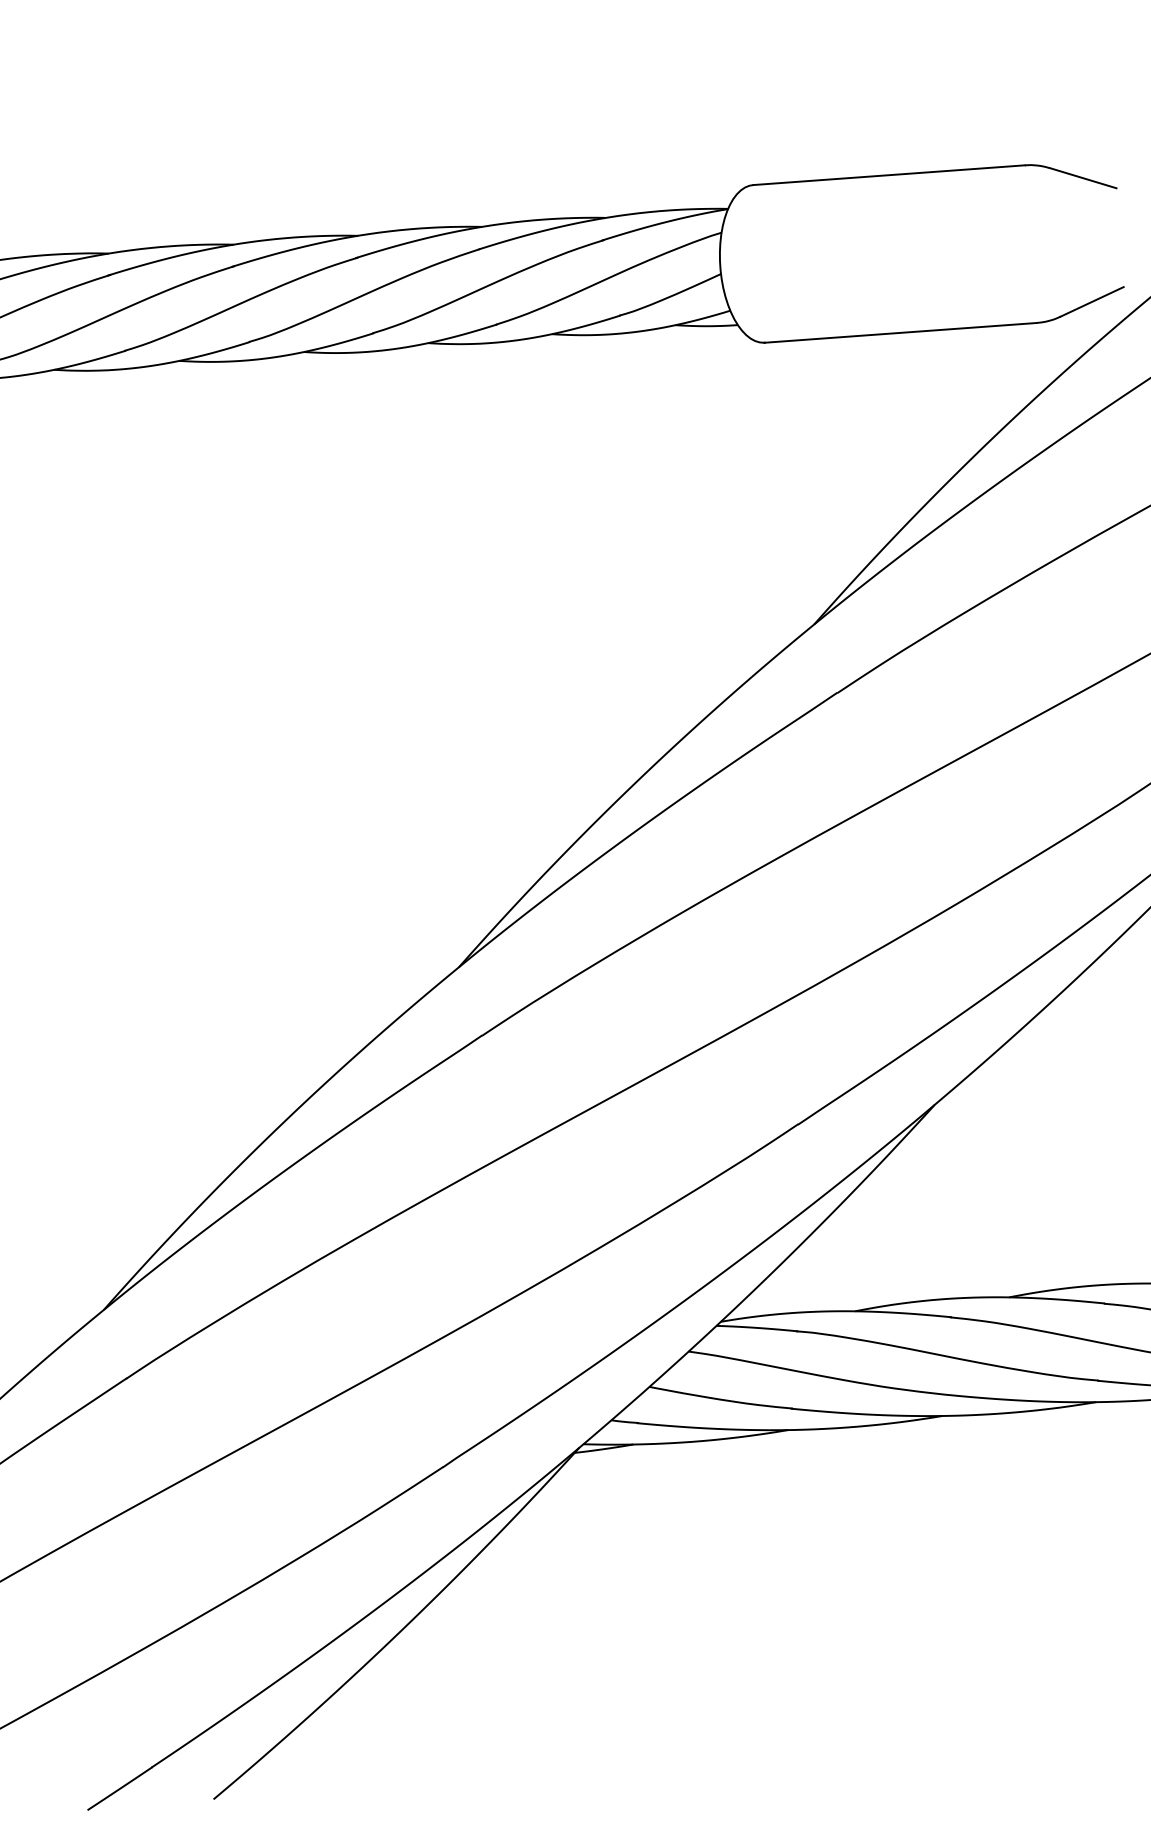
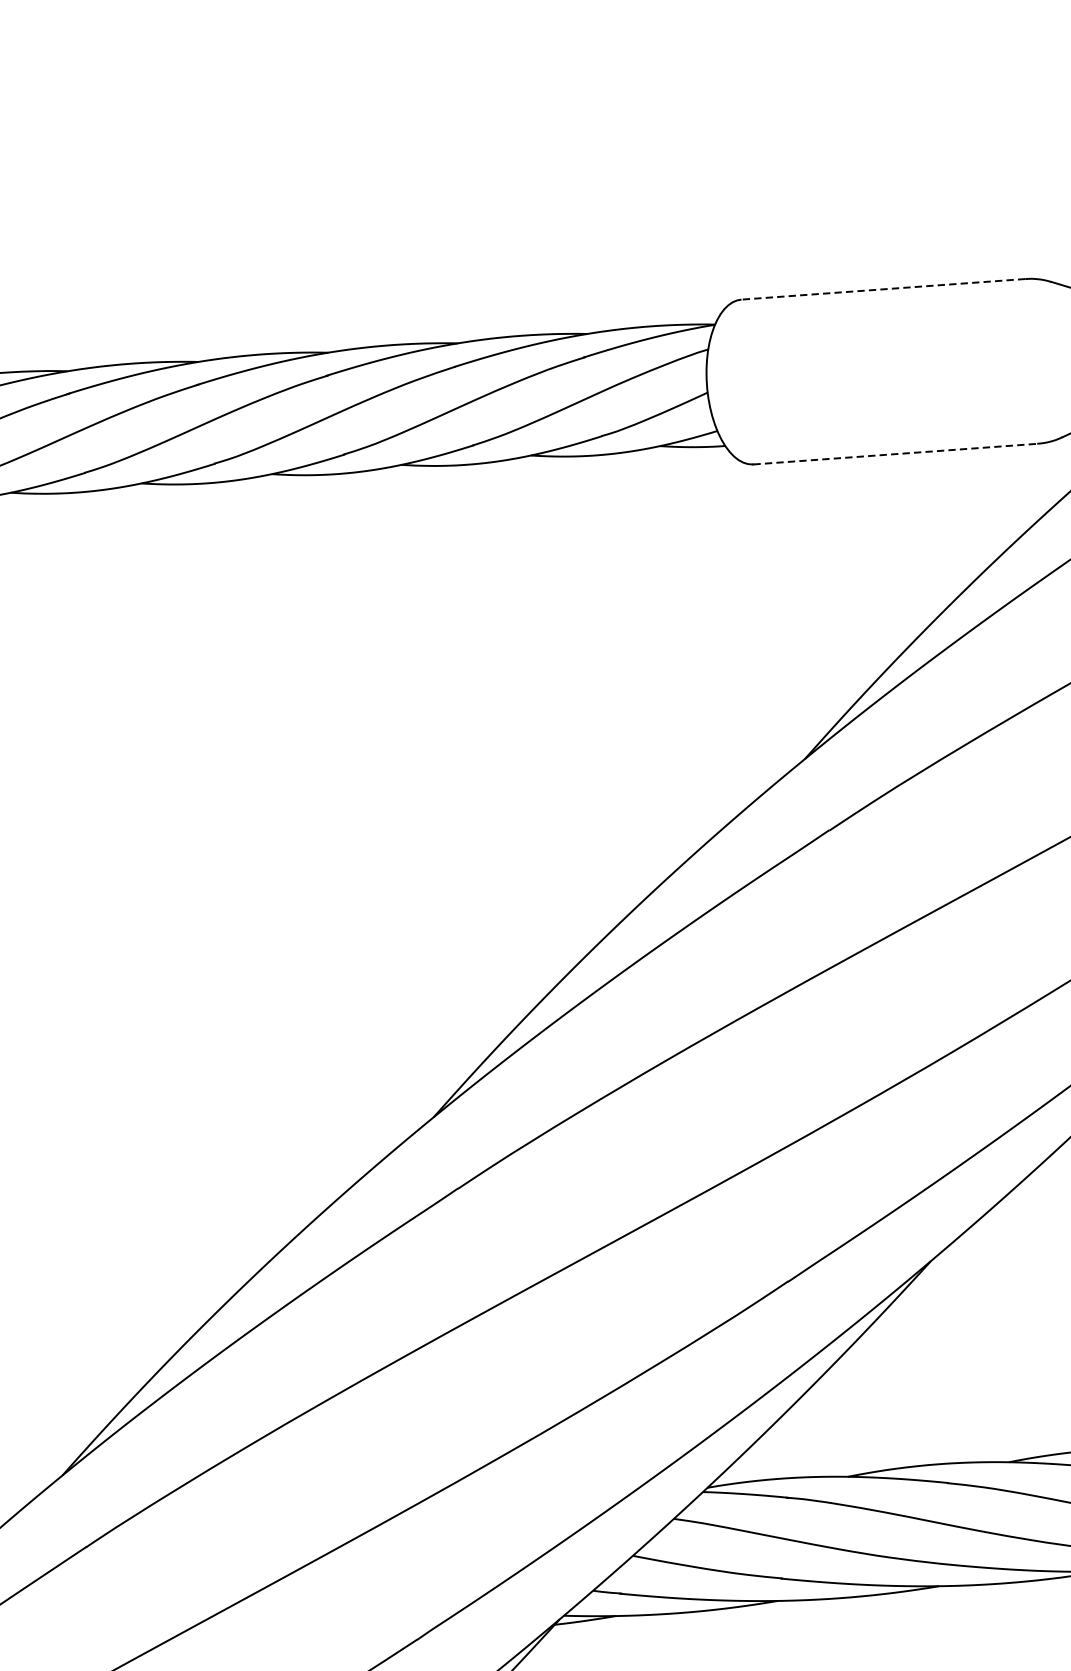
line: (888, 175) -> (882, 289), solid -> dashed
line: (901, 332) -> (896, 453), solid -> dashed

